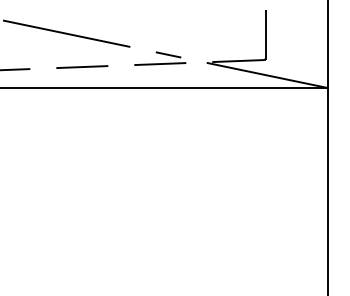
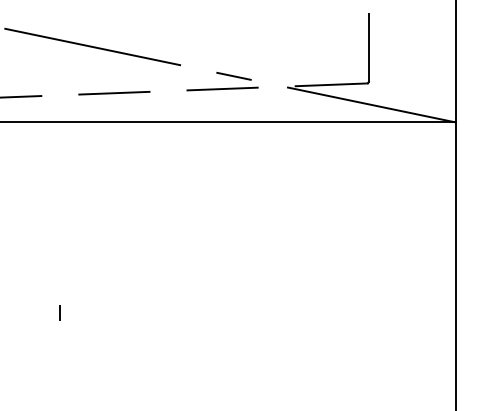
line: (42, 225) -> (59, 313), added

